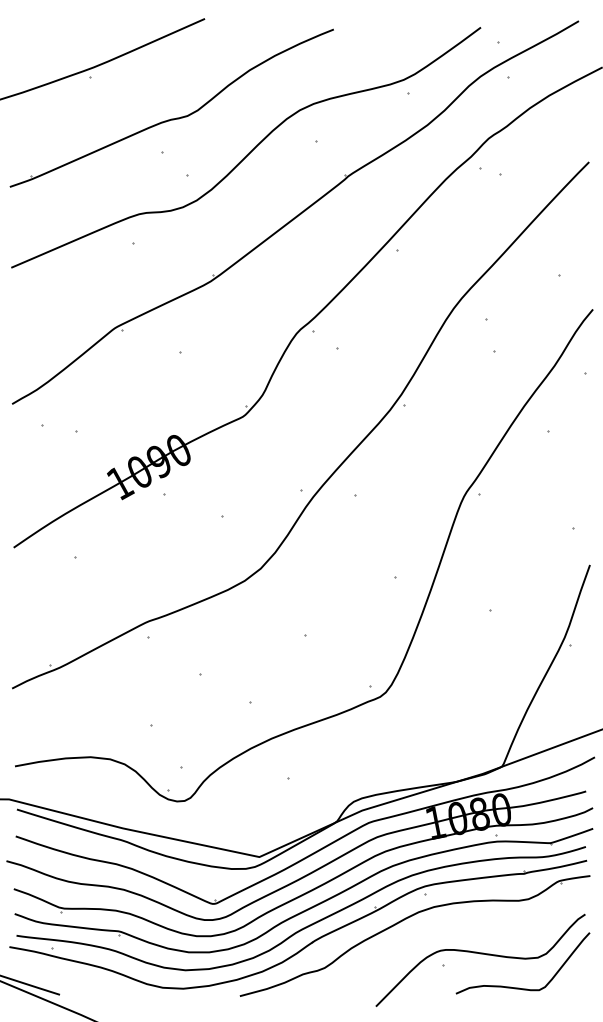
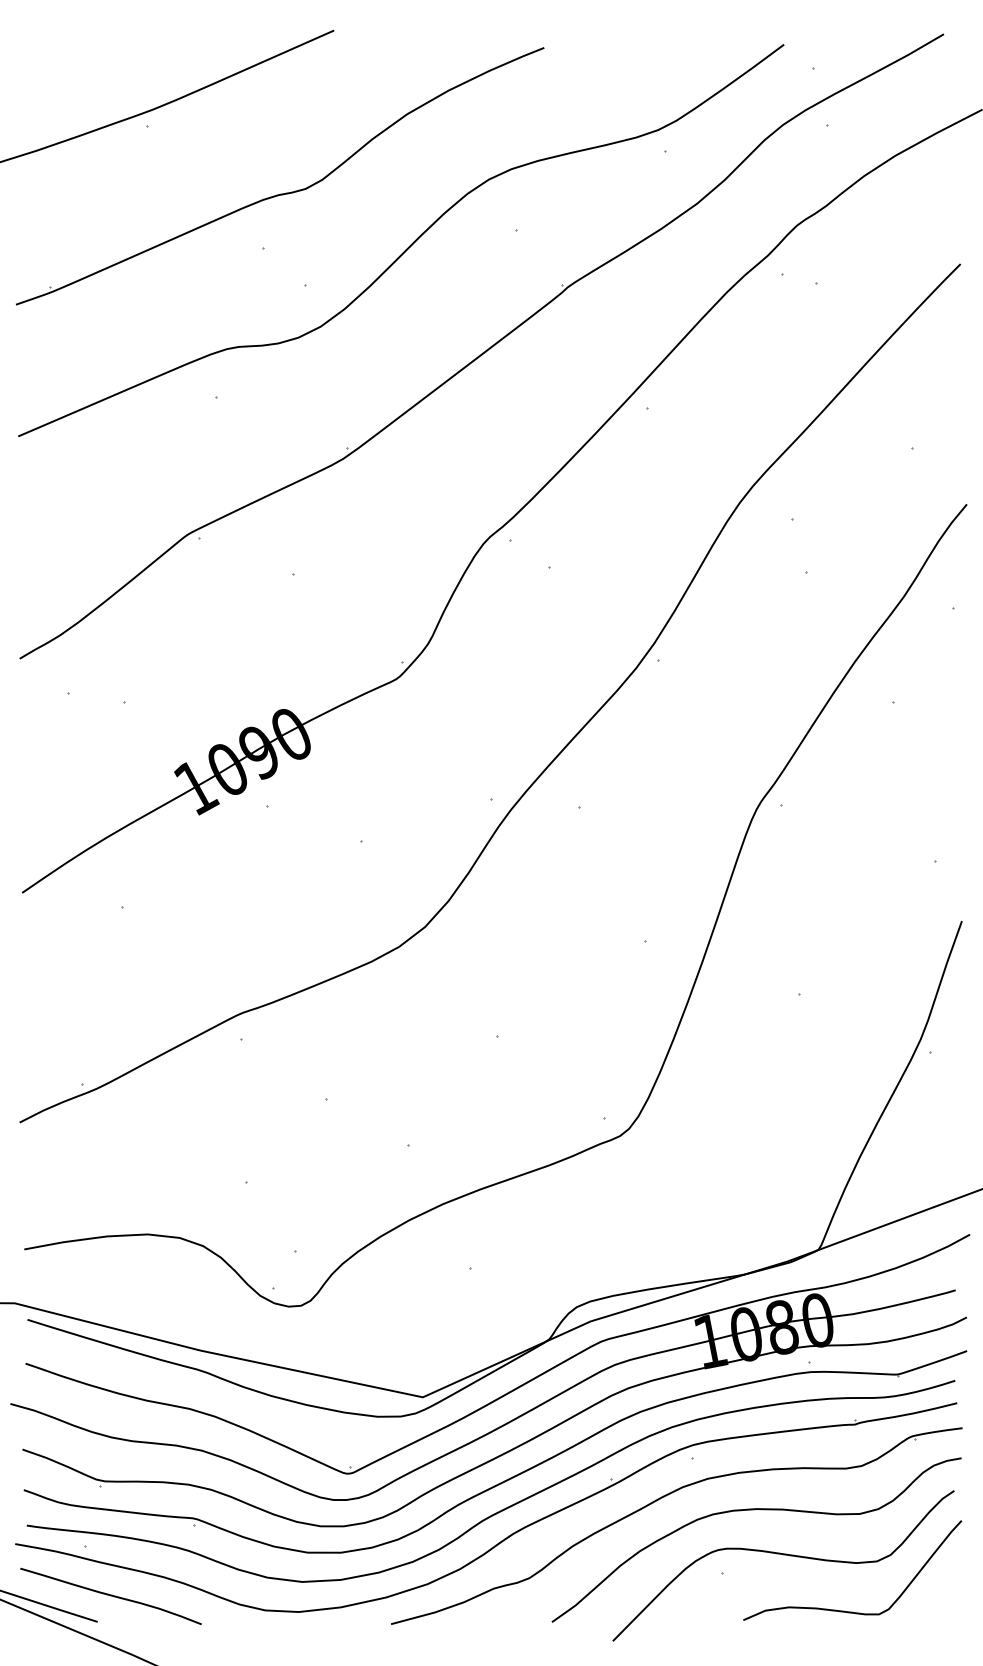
curve: (463, 926) -> (755, 1510), added
curve: (67, 978) -> (109, 1595), added

